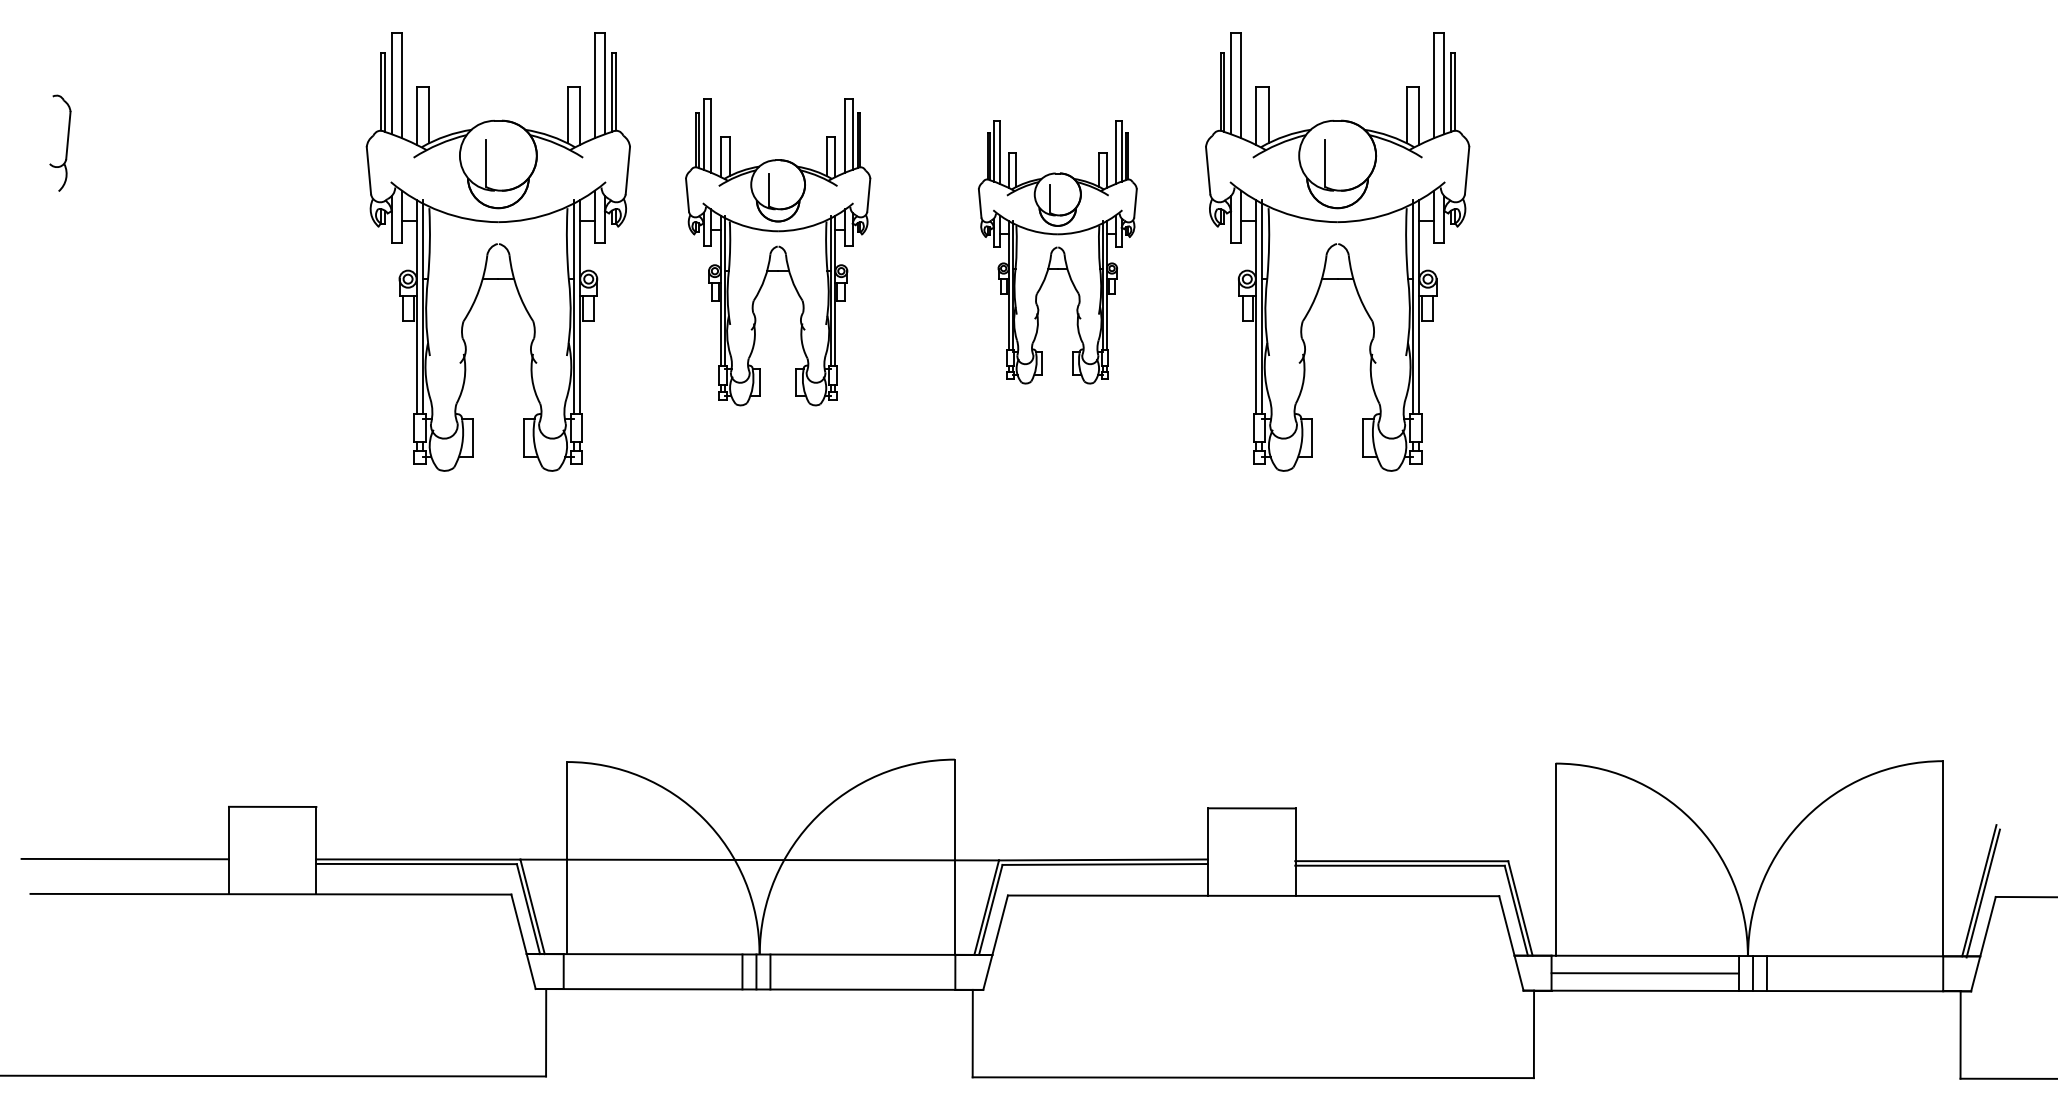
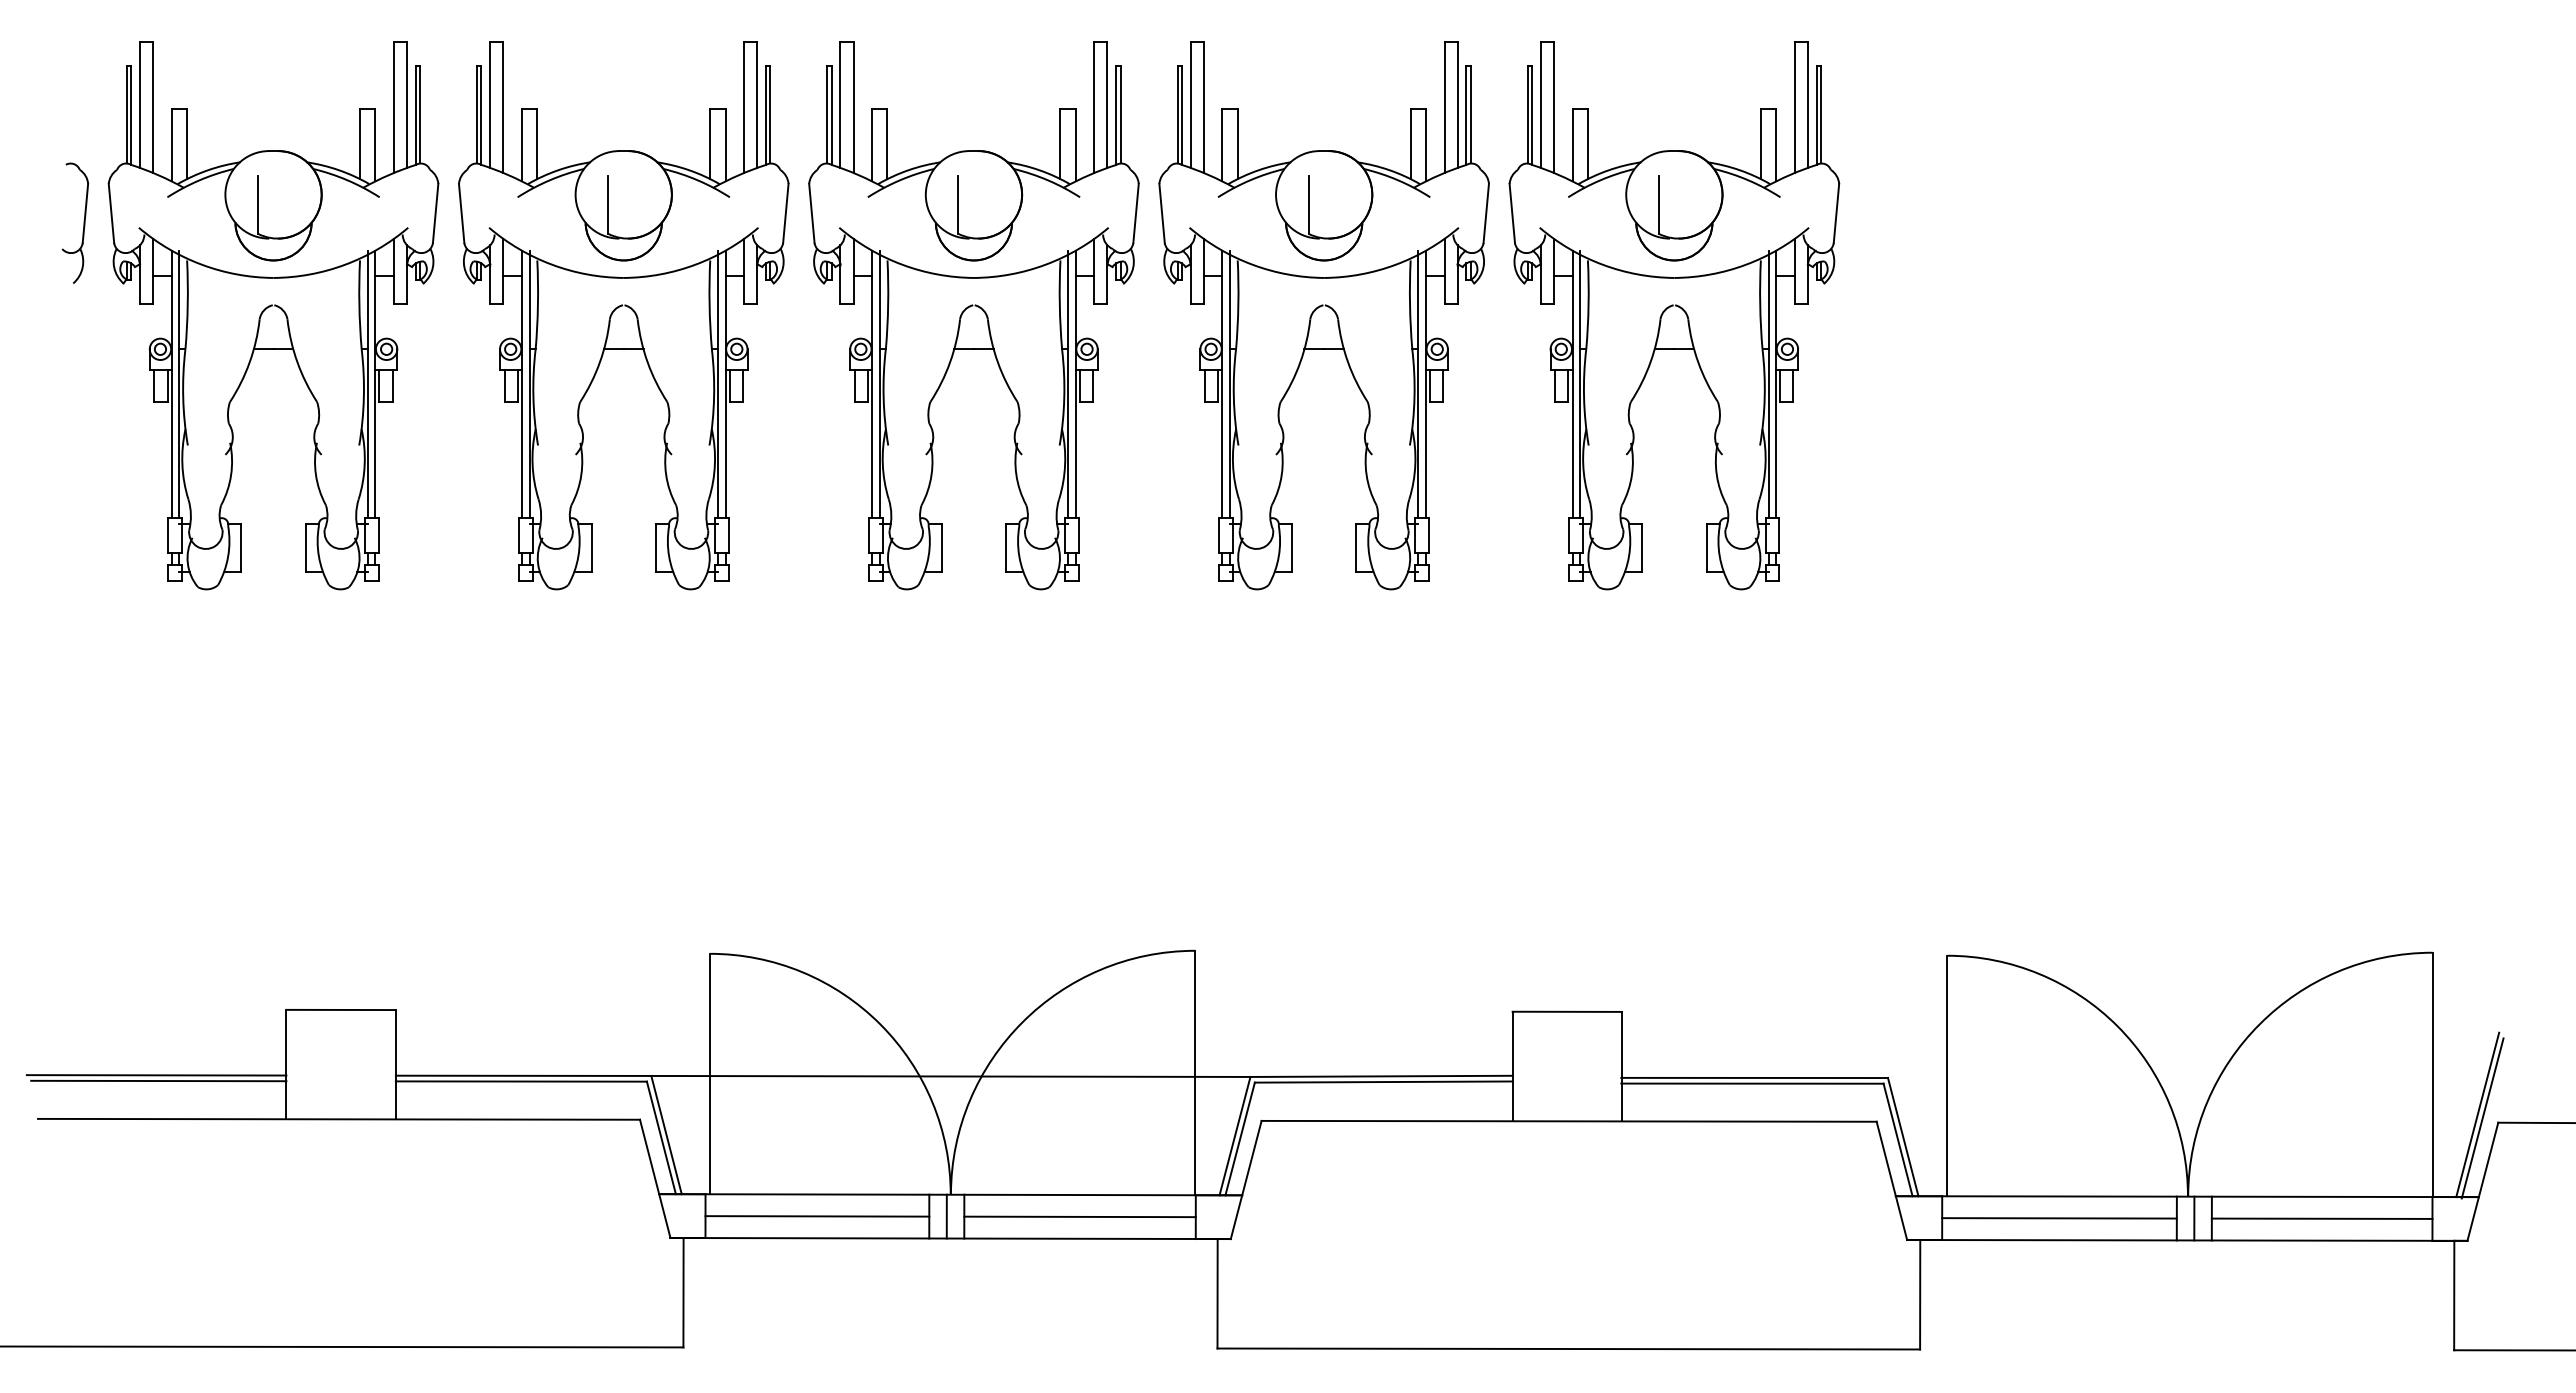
part: (66, 142) -> (83, 222), moved
part: (218, 252) -> (273, 315), added
part: (777, 252) -> (973, 315), size x1.43
part: (1057, 252) -> (1323, 315), size x1.67
line: (126, 863) -> (158, 1080), added
line: (653, 971) -> (817, 1216), added
line: (862, 971) -> (1079, 1216), added
line: (1854, 973) -> (2321, 1218), added

